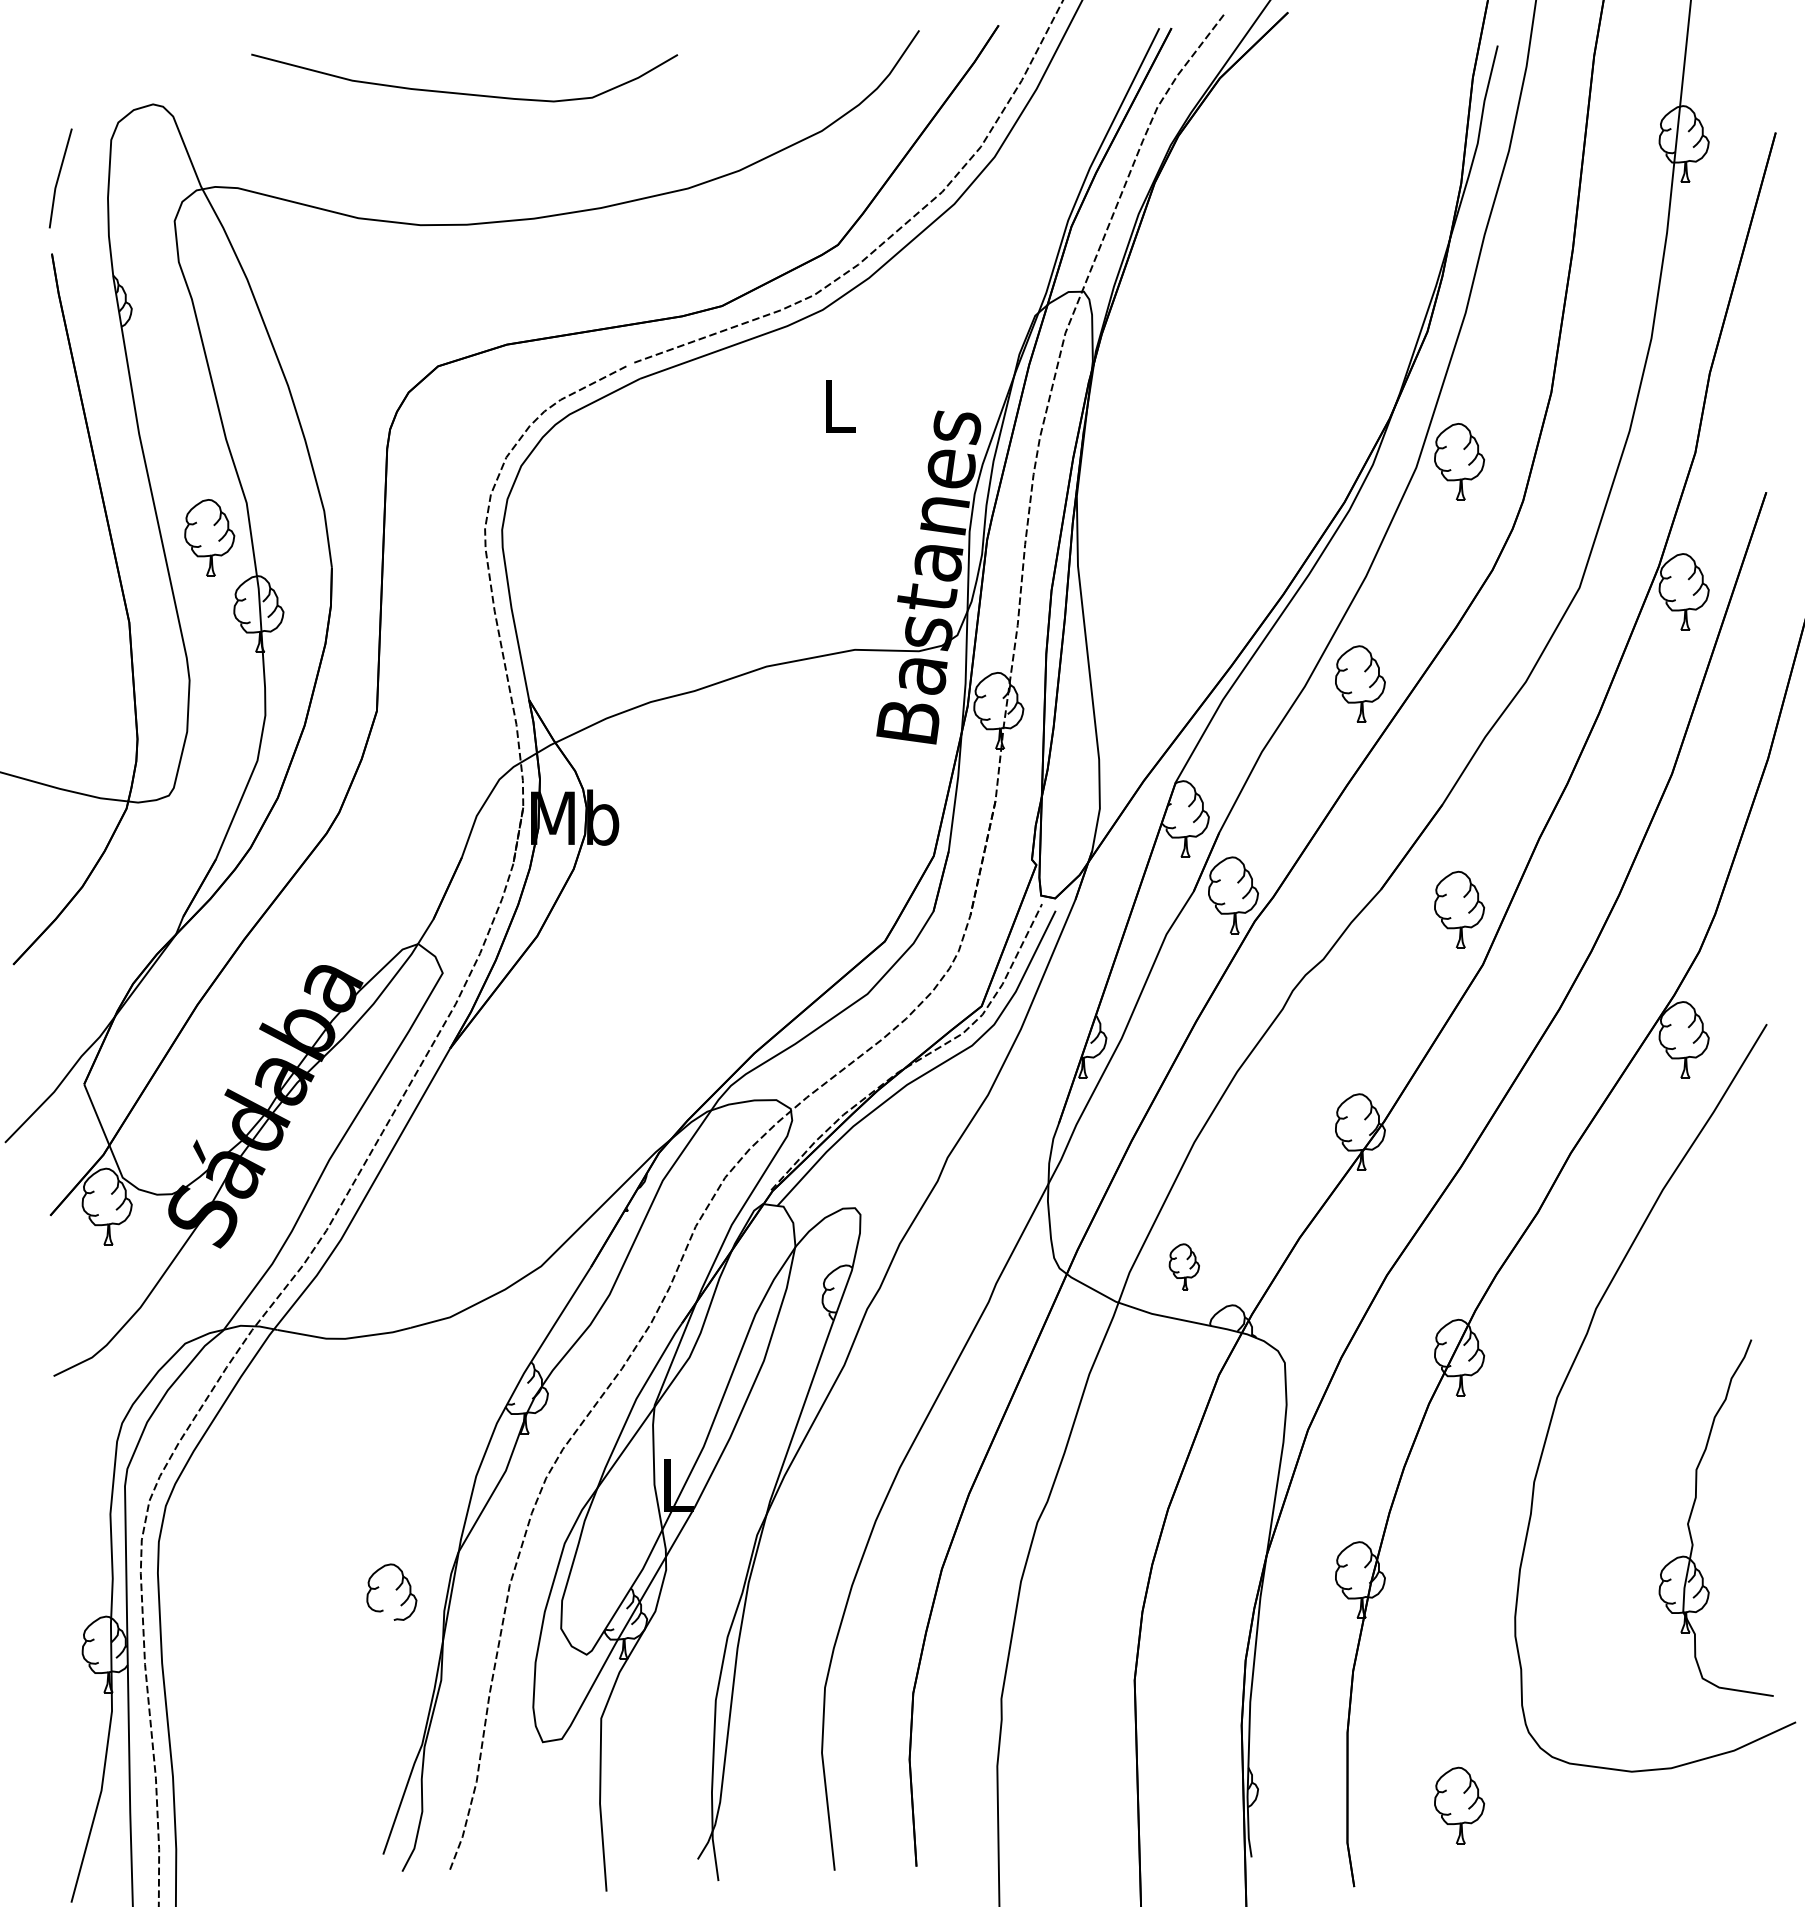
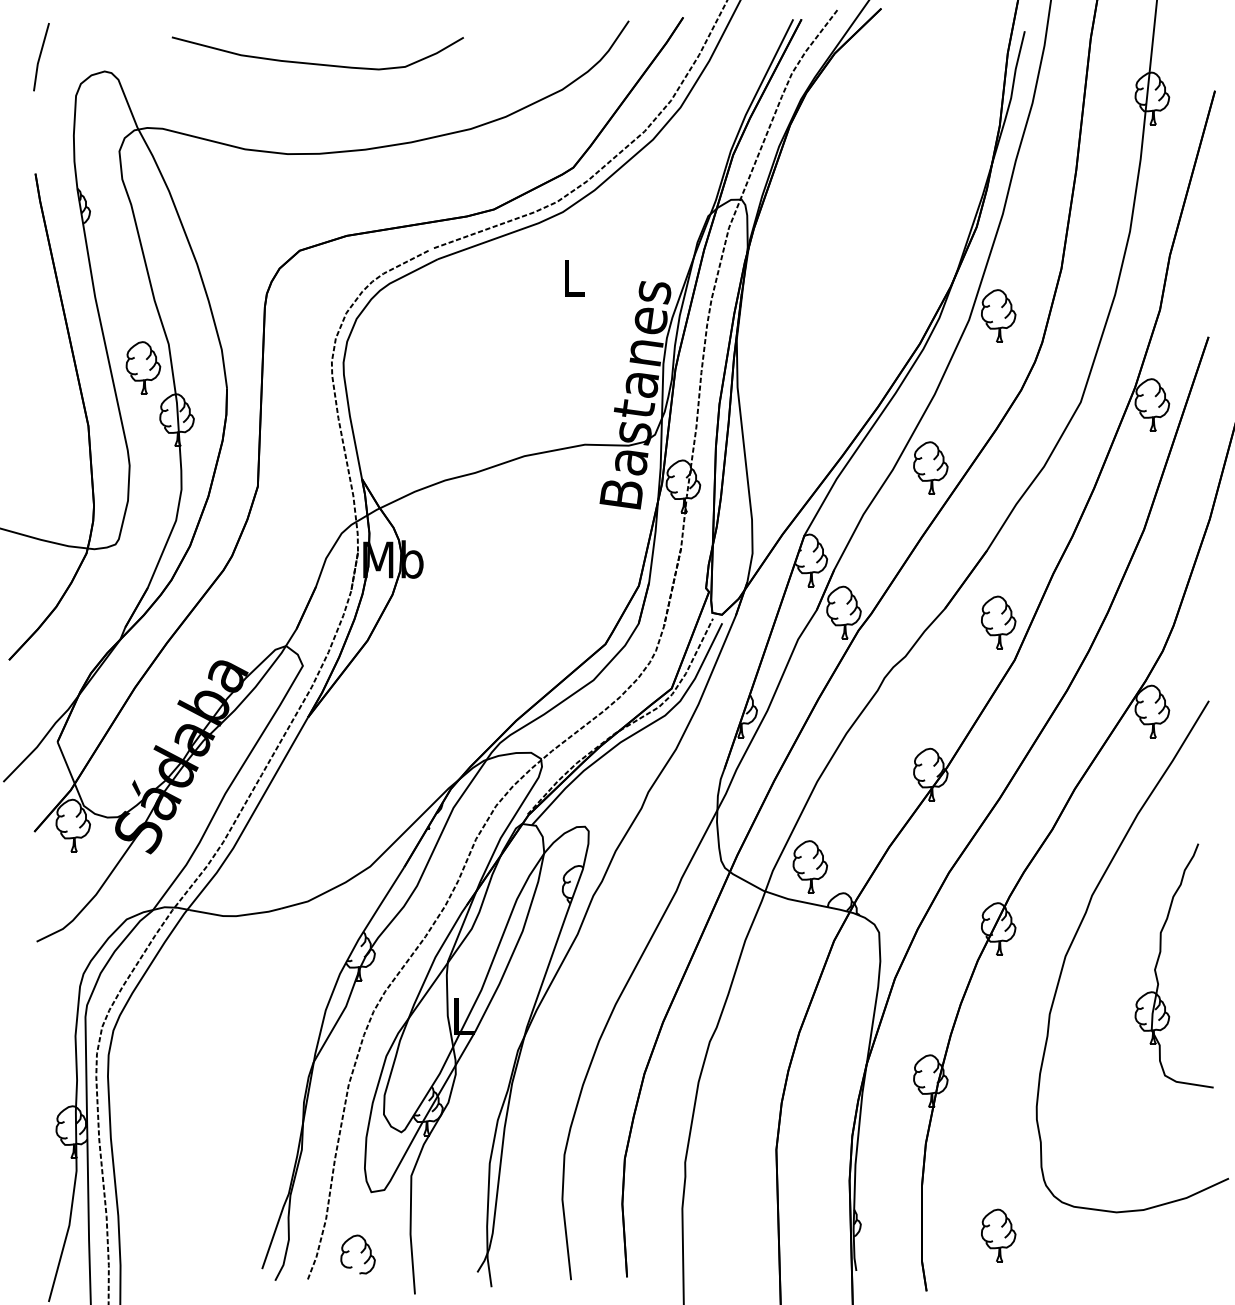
line: (59, 178) -> (40, 57), moved
part: (1184, 1266) -> (810, 866), size x1.67
part: (1693, 1513) -> (1158, 962), moved
part: (391, 1592) -> (357, 1254), moved

